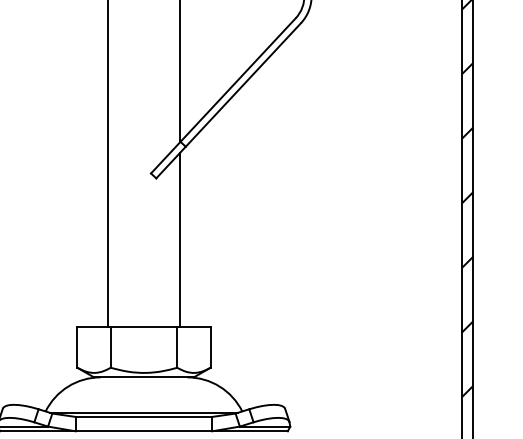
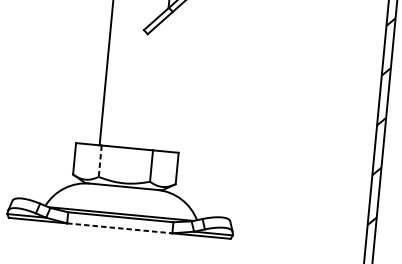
line: (179, 240) -> (161, 83), removed
line: (110, 347) -> (100, 161), solid -> dashed
line: (144, 431) -> (120, 228), solid -> dashed

